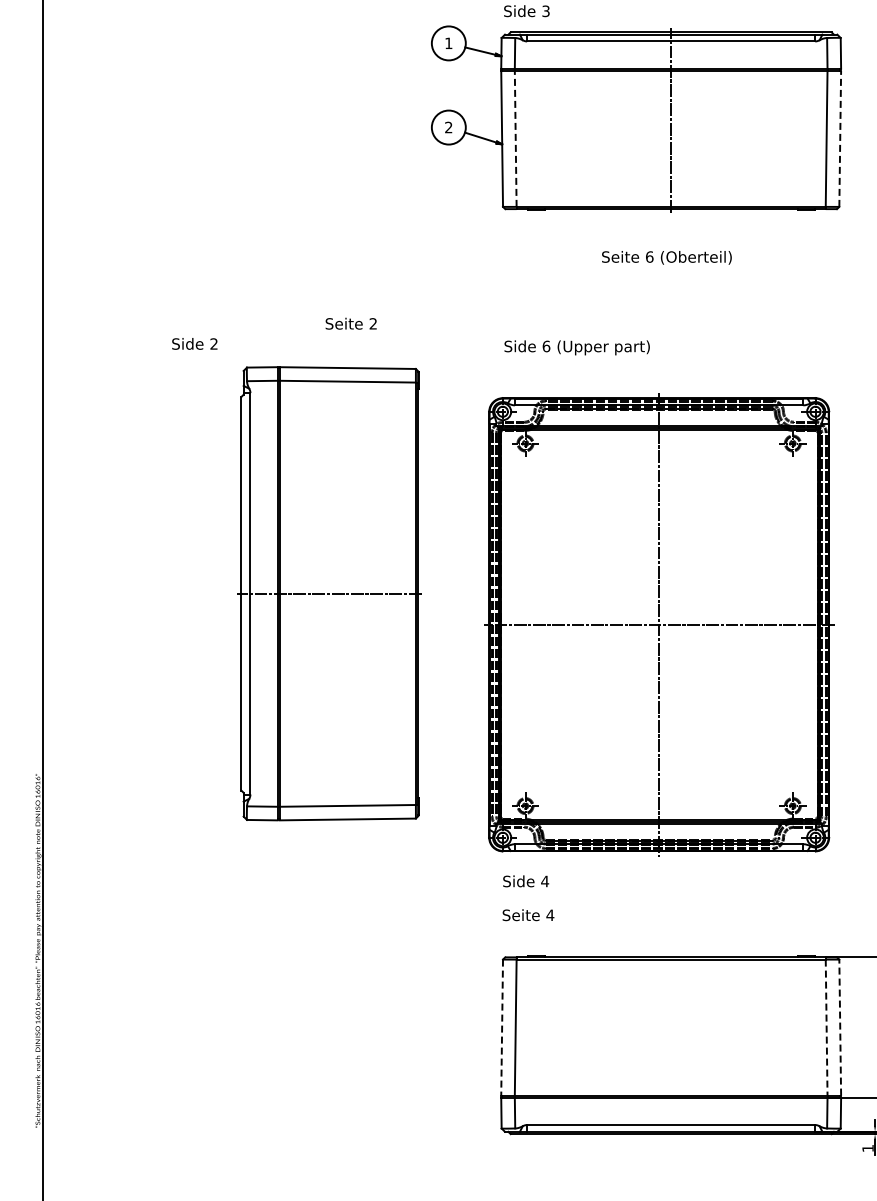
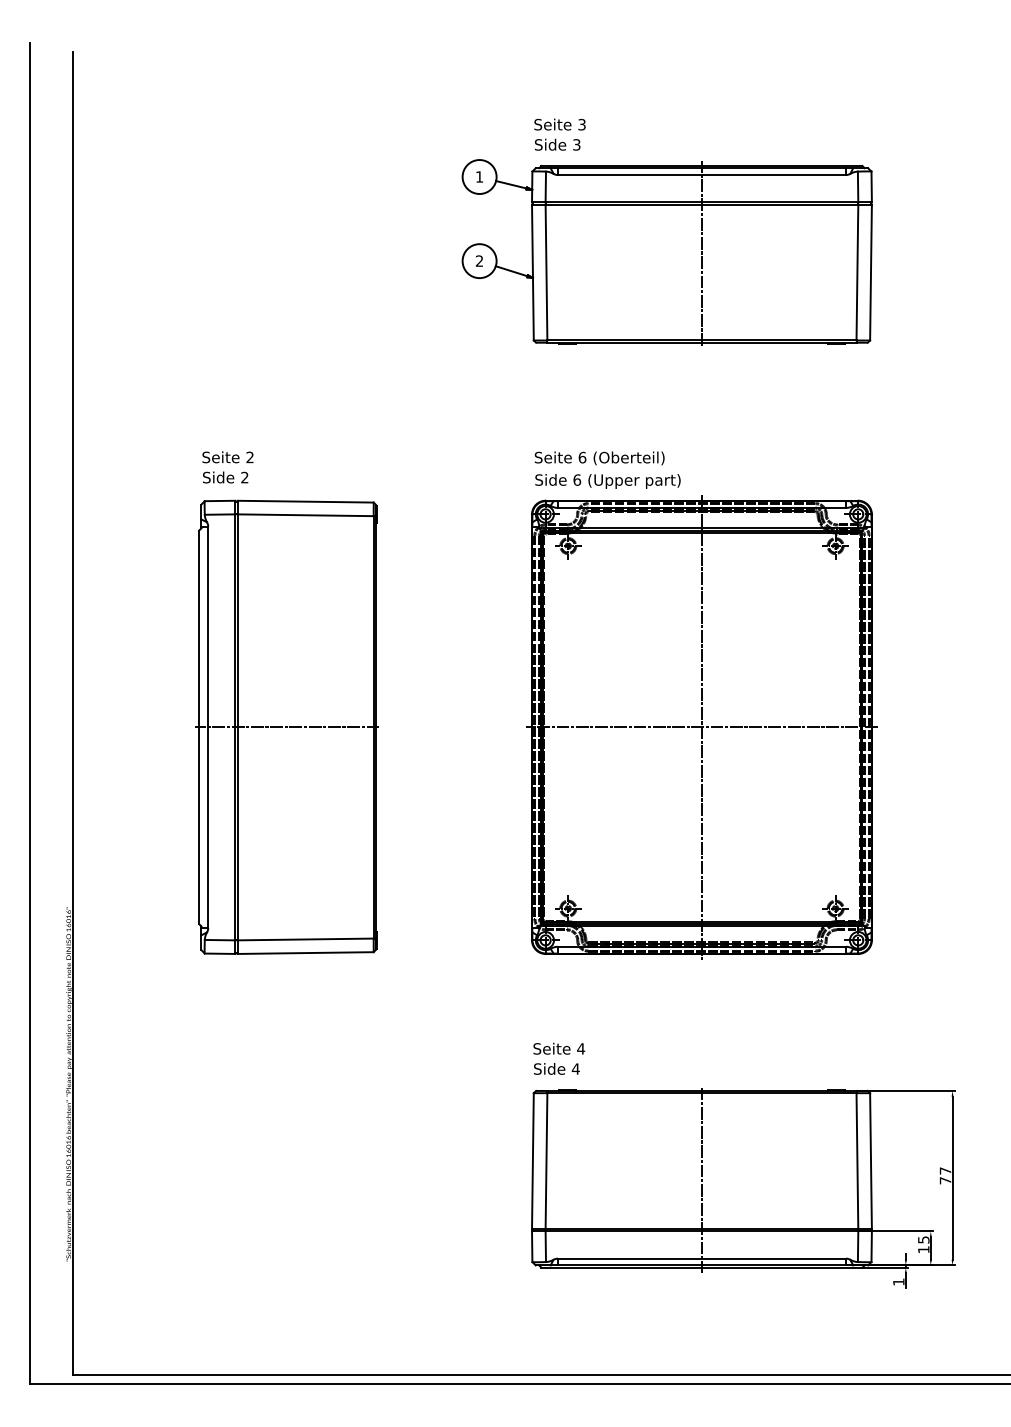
line: (515, 138) -> (546, 272), dashed -> solid
line: (840, 138) -> (871, 272), dashed -> solid
text: (666, 257) -> (599, 458), moved
text: (350, 323) -> (227, 457), moved
part: (328, 592) -> (286, 726), moved
part: (658, 624) -> (701, 727), moved
text: (525, 880) -> (556, 1068), moved
line: (501, 1027) -> (532, 1161), dashed -> solid
line: (826, 1027) -> (857, 1161), dashed -> solid
line: (840, 1027) -> (871, 1161), dashed -> solid
line: (670, 1045) -> (701, 1179), added

